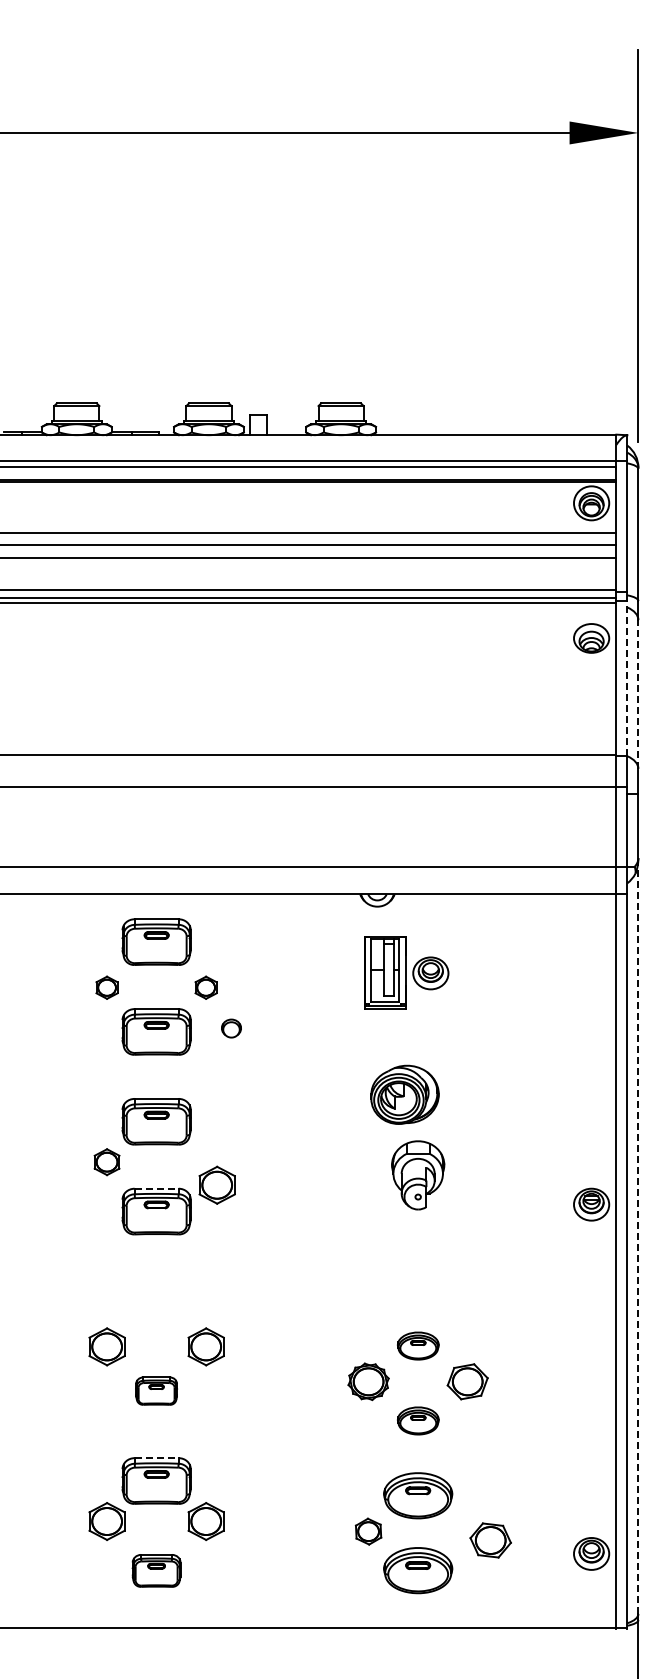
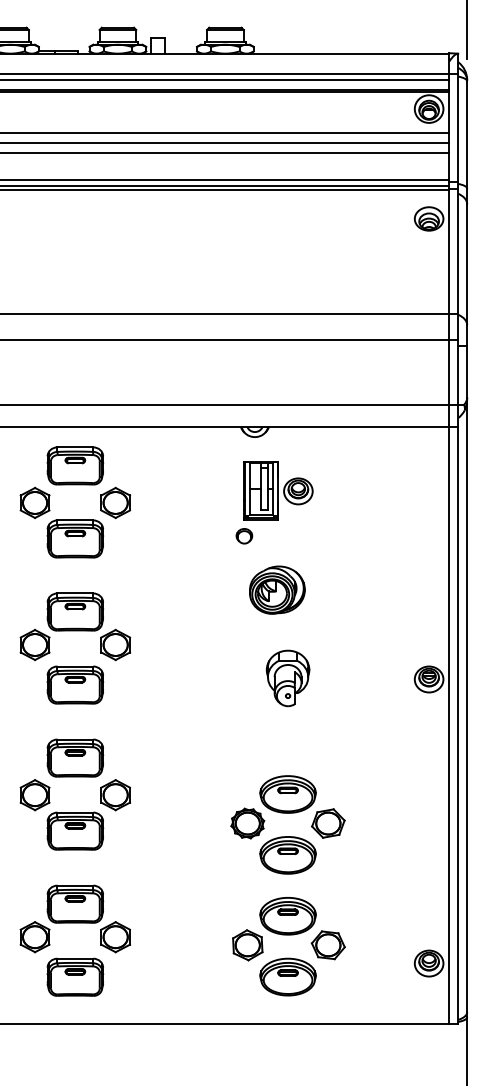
line: (627, 677) -> (458, 250), dashed -> solid
line: (638, 694) -> (467, 264), dashed -> solid
part: (106, 987) -> (34, 502), size x1.67
part: (205, 987) -> (115, 502), size x1.67
part: (231, 1028) -> (244, 536), moved
part: (106, 1161) -> (34, 644), size x1.43
part: (418, 1175) -> (288, 678), moved
part: (216, 1184) -> (115, 644), moved
line: (157, 1188) -> (76, 666), dashed -> solid
line: (638, 1236) -> (467, 705), dashed -> solid
part: (156, 1301) -> (75, 758), added
part: (418, 1345) -> (288, 794), size x1.67
part: (156, 1390) -> (75, 830), size x1.67
part: (418, 1420) -> (288, 855), size x1.67
line: (157, 1458) -> (76, 885), dashed -> solid
part: (368, 1531) -> (247, 945), size x1.43
part: (490, 1540) -> (328, 945), moved
part: (156, 1570) -> (75, 977), size x1.43

